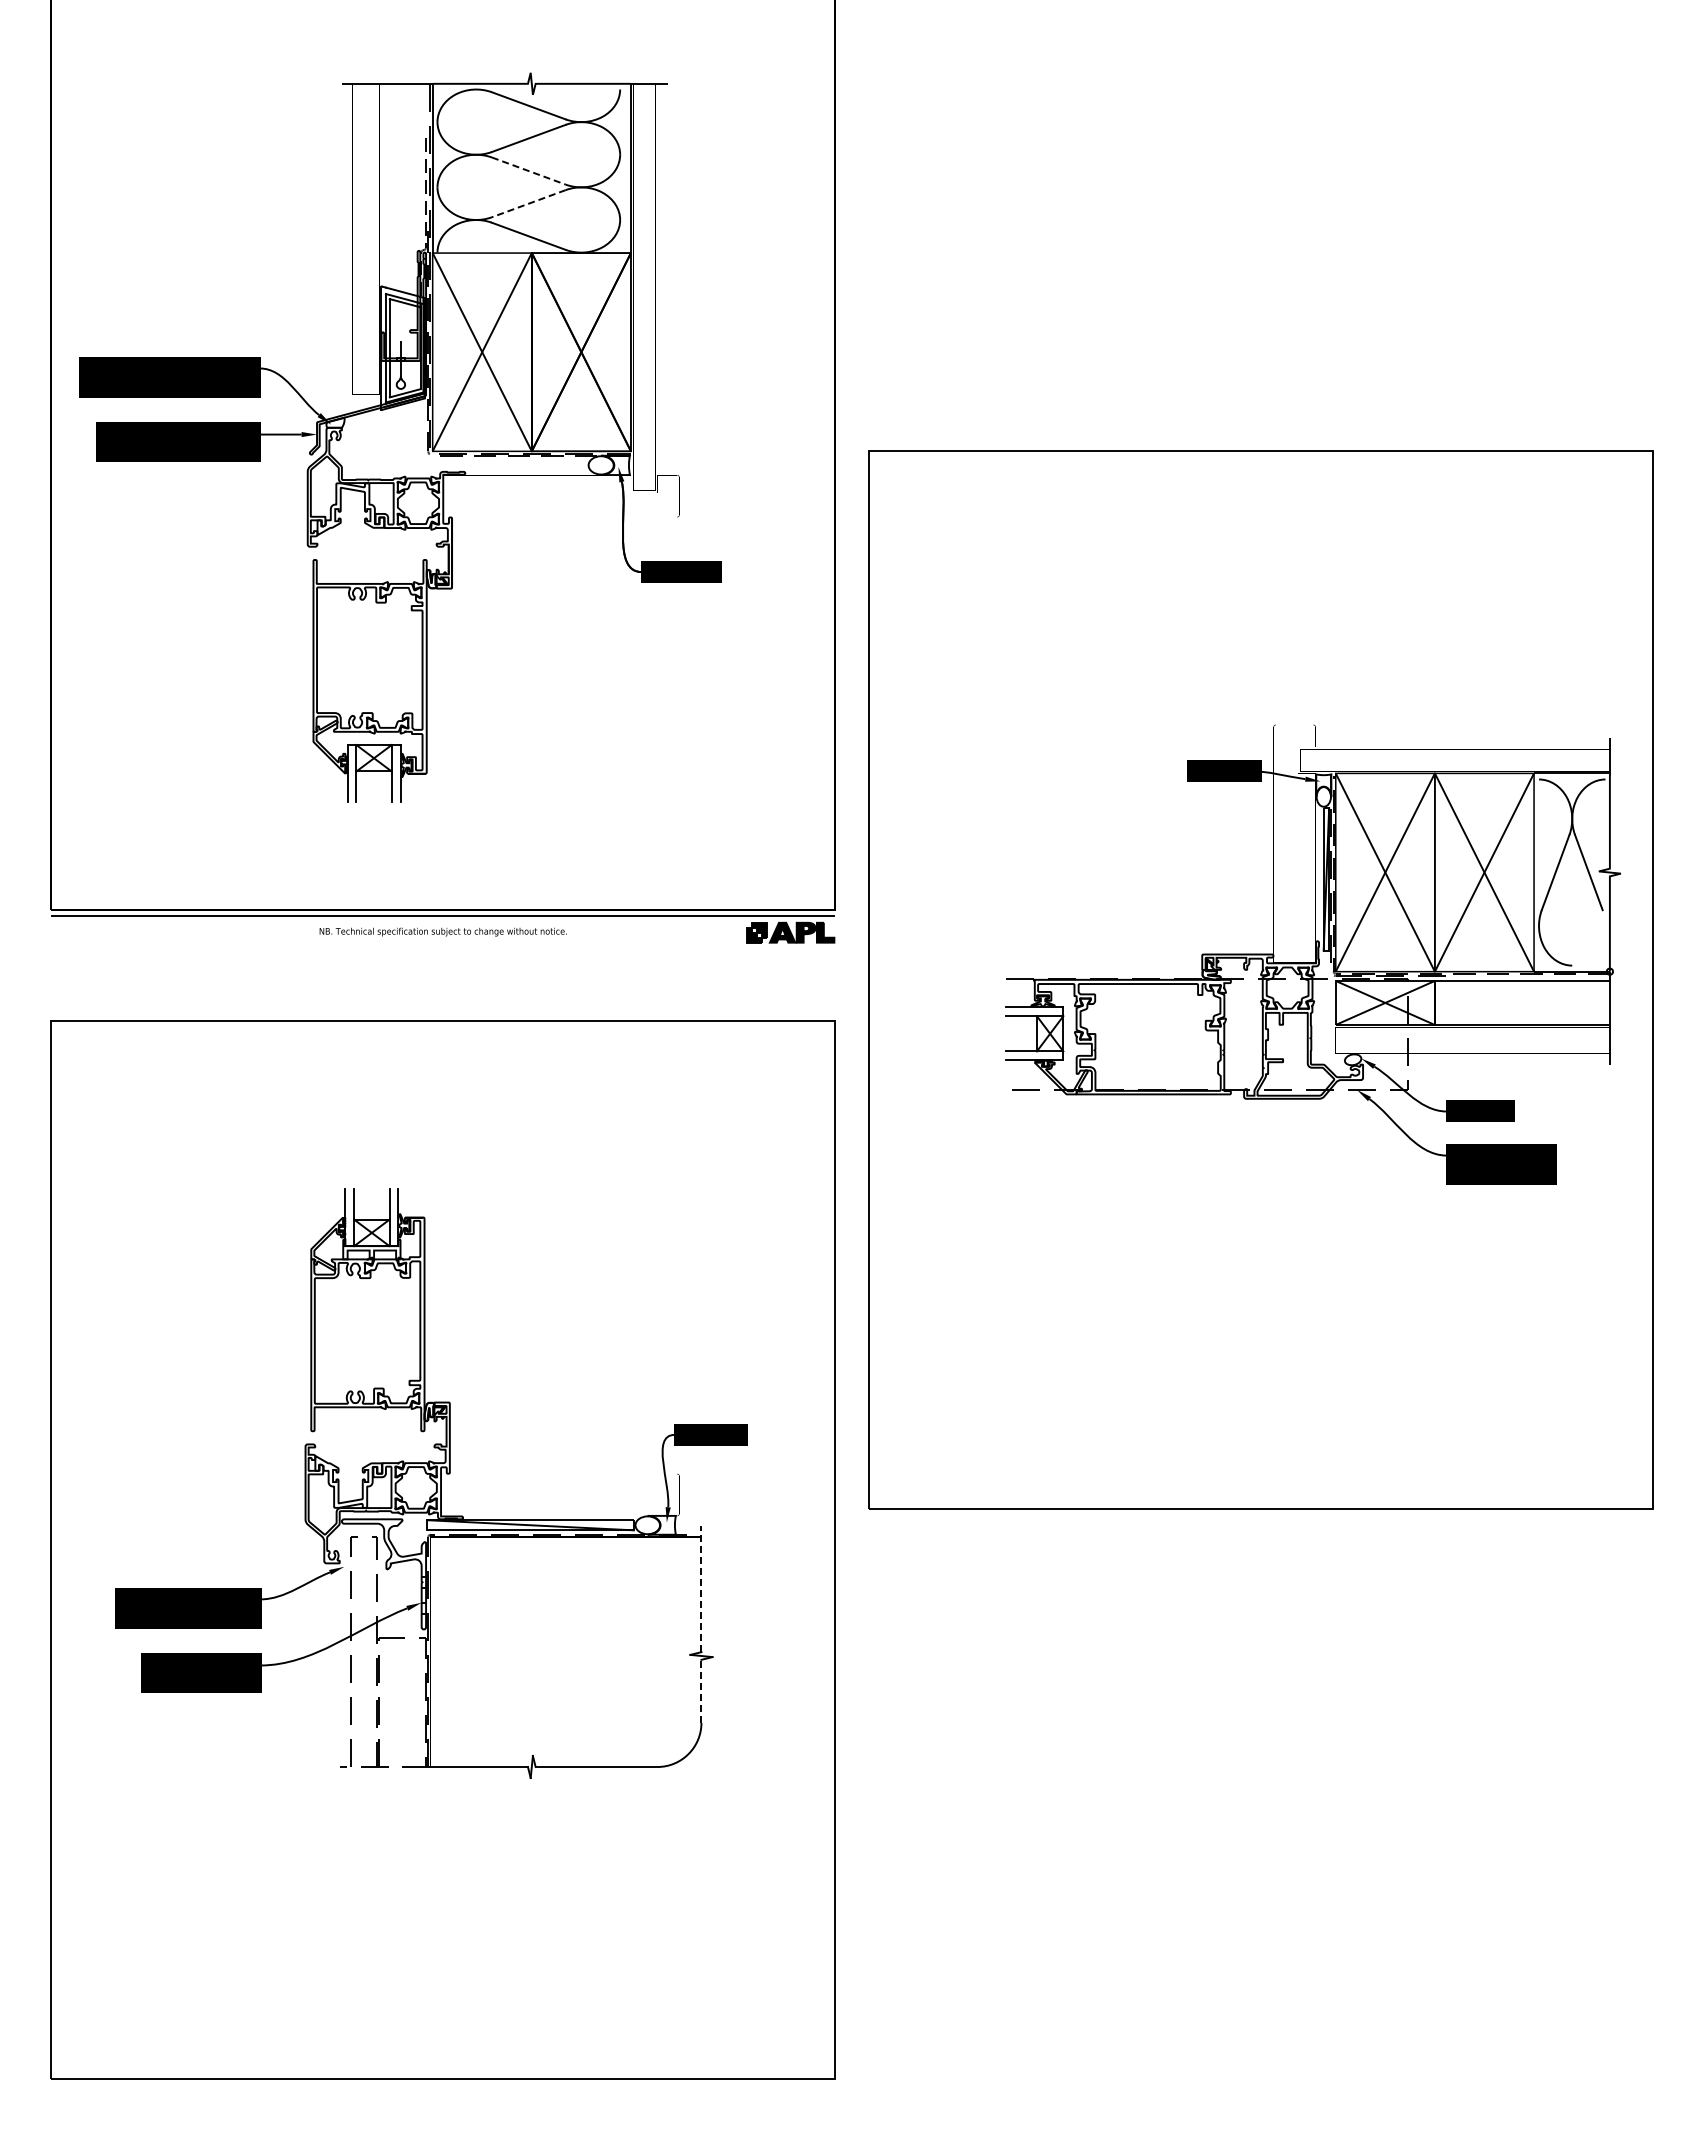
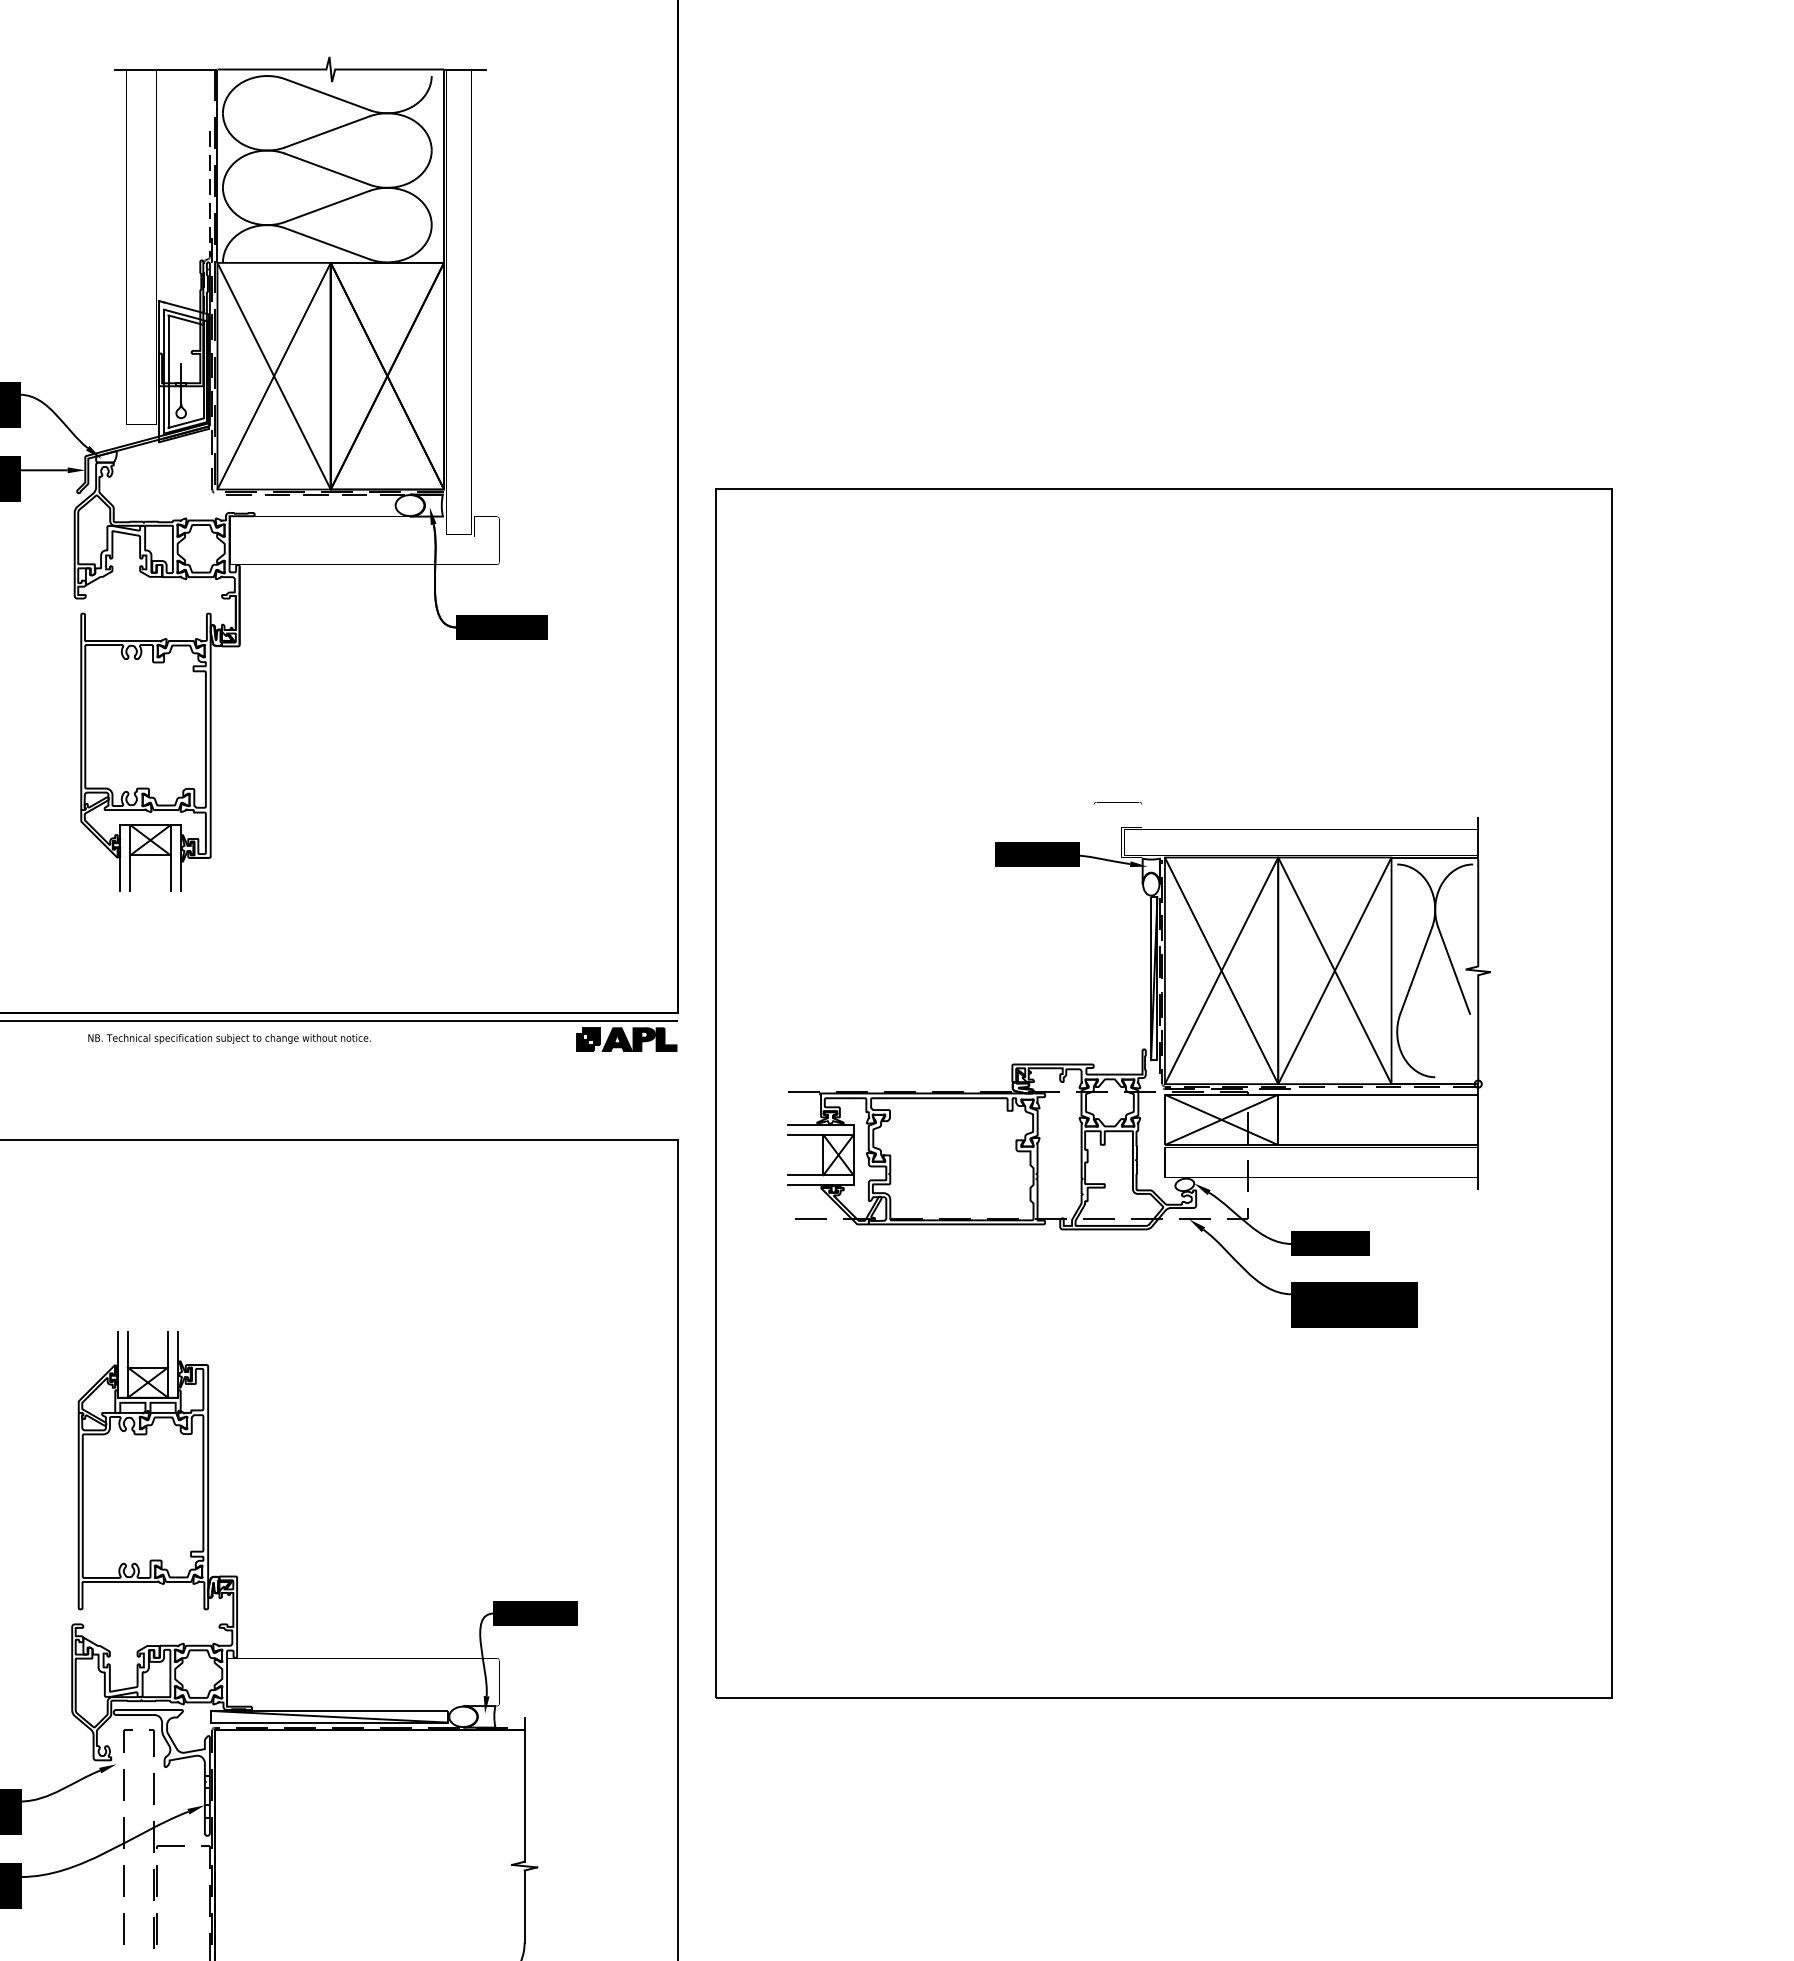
line: (529, 171) -> (328, 169), dashed -> solid
line: (528, 203) -> (326, 206), dashed -> solid
part: (1312, 954) -> (1138, 1064), moved
line: (701, 1588) -> (524, 1789), dashed -> solid
line: (701, 1691) -> (524, 1906), dashed -> solid

